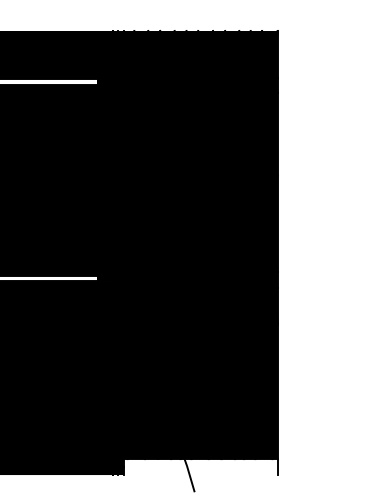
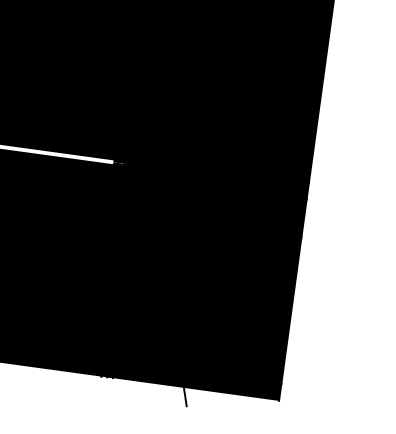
fill: (197, 467) -> (193, 380), added

